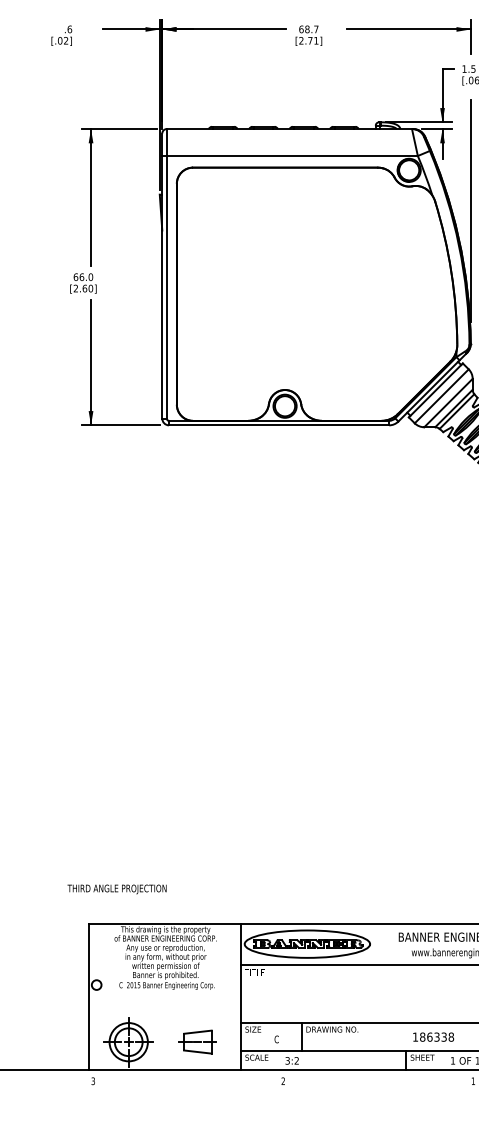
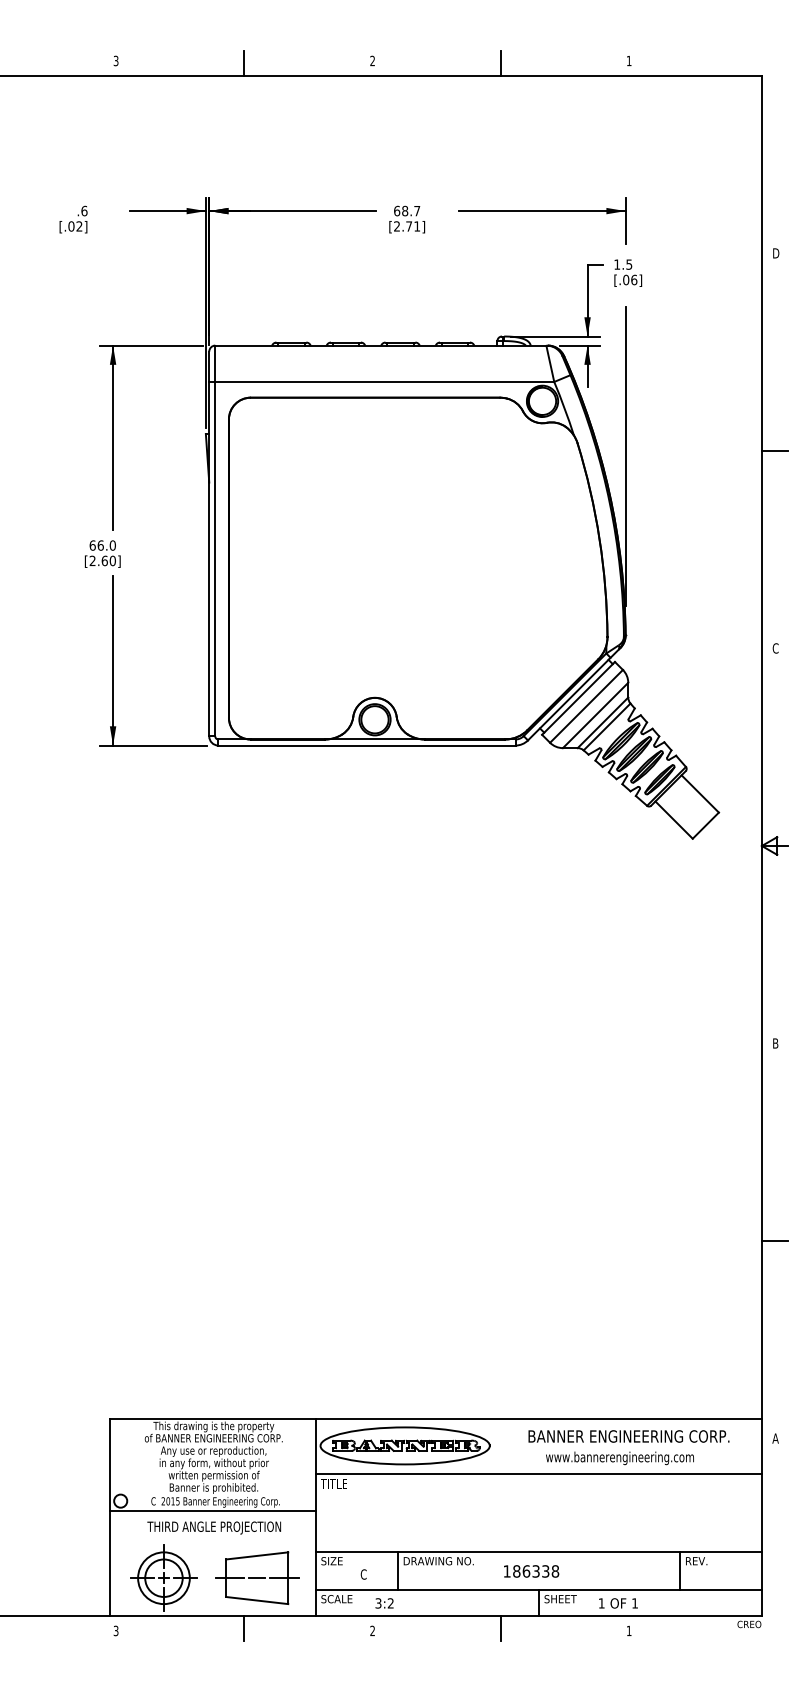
text: (116, 889) -> (213, 1527), moved
line: (164, 992) -> (212, 1510), added
text: (433, 1037) -> (531, 1571), moved
part: (198, 1041) -> (257, 1577), size x1.67
line: (188, 1079) -> (244, 1628), added
line: (378, 1079) -> (500, 1628), added

